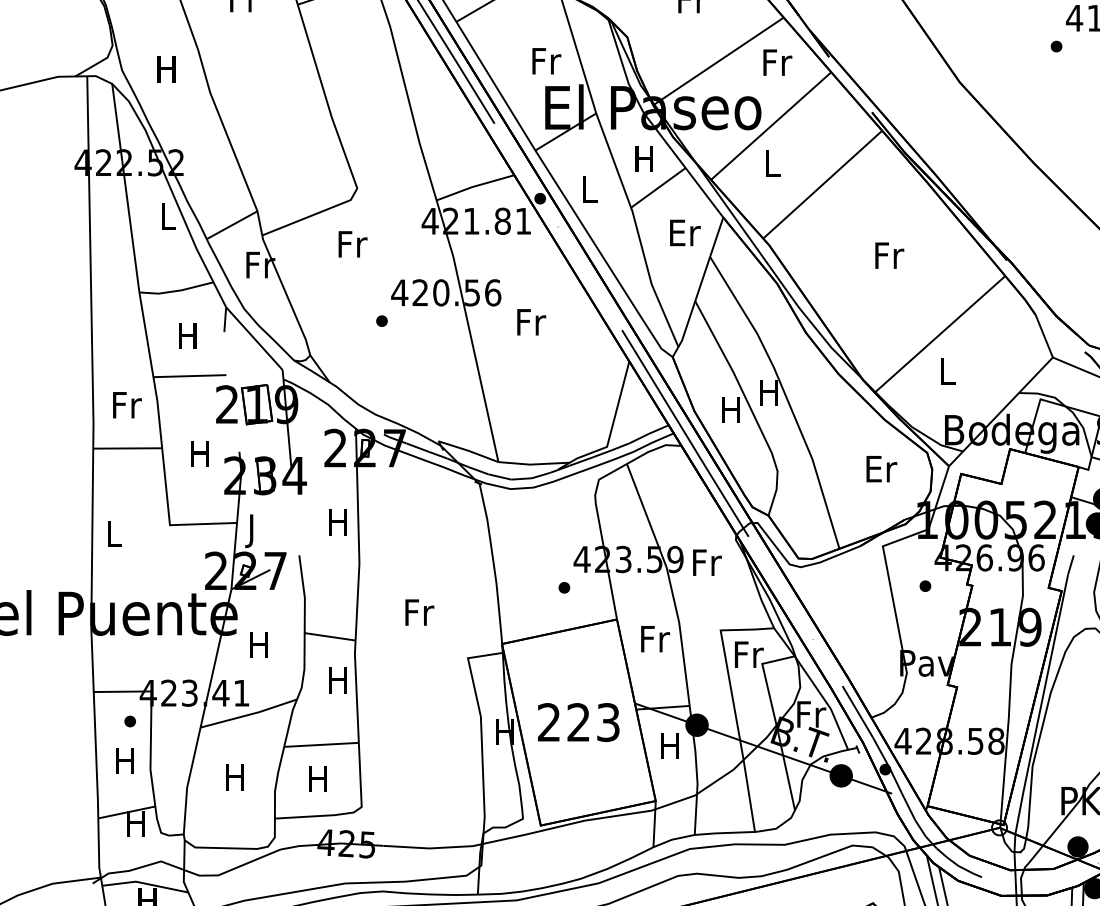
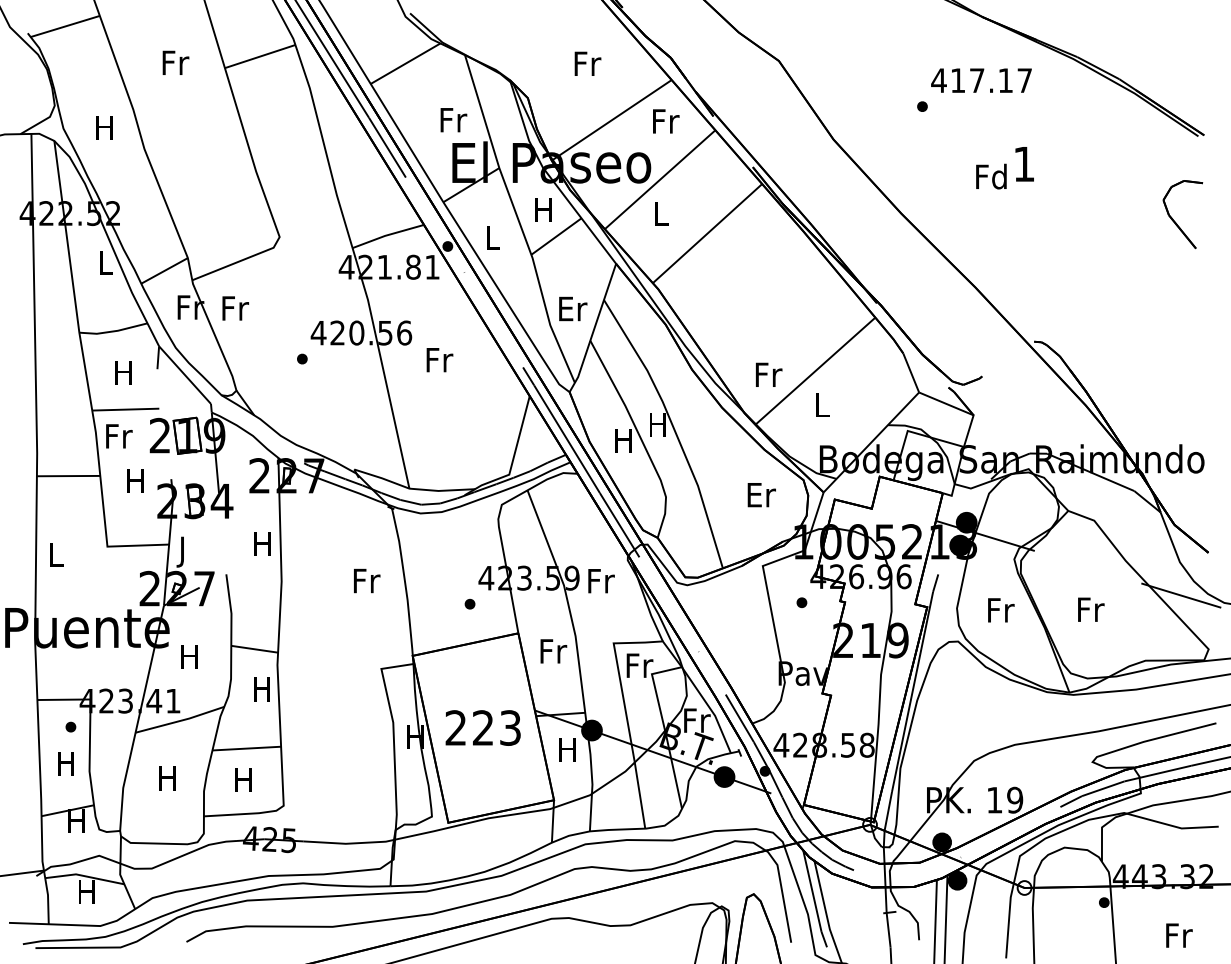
text: (685, 232) -> (573, 308), moved
text: (352, 244) -> (235, 308), moved
text: (890, 255) -> (769, 374), moved
text: (127, 405) -> (119, 436), moved
text: (420, 612) -> (367, 580), moved

